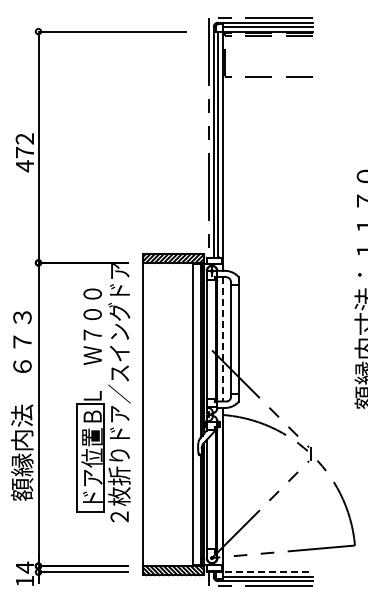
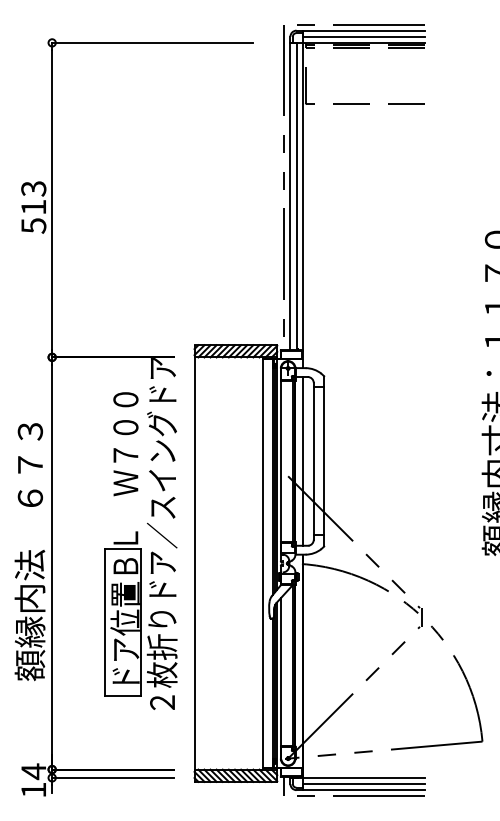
text: (25, 152) -> (34, 207), 472 -> 513
line: (222, 339) -> (302, 461), dashed -> solid
line: (263, 572) -> (358, 778), dashed -> solid

